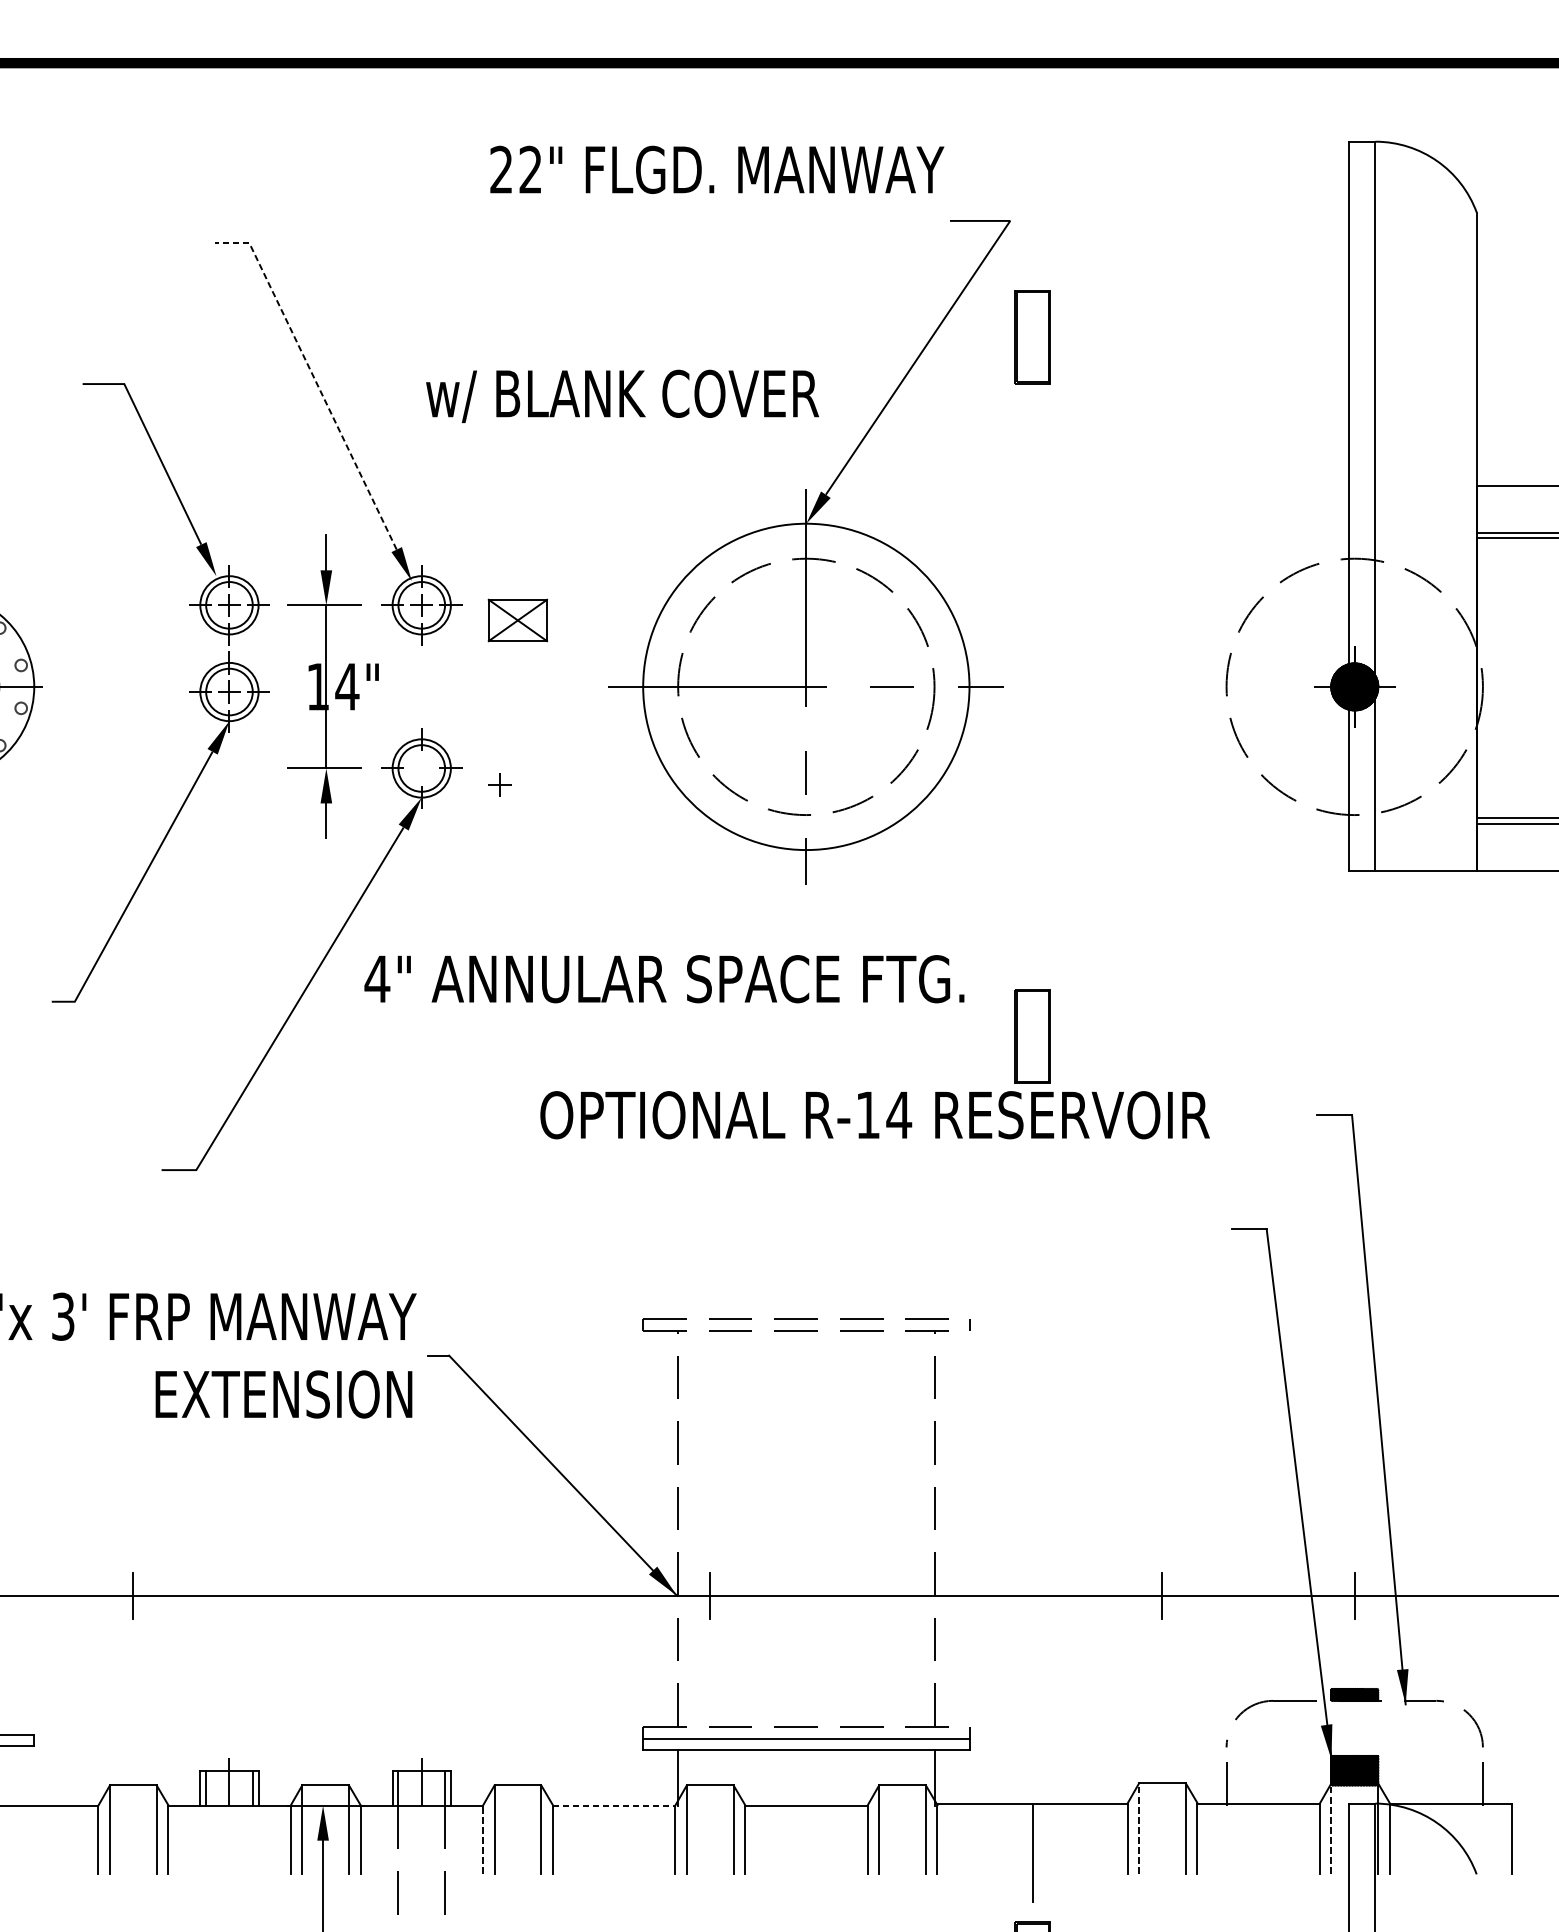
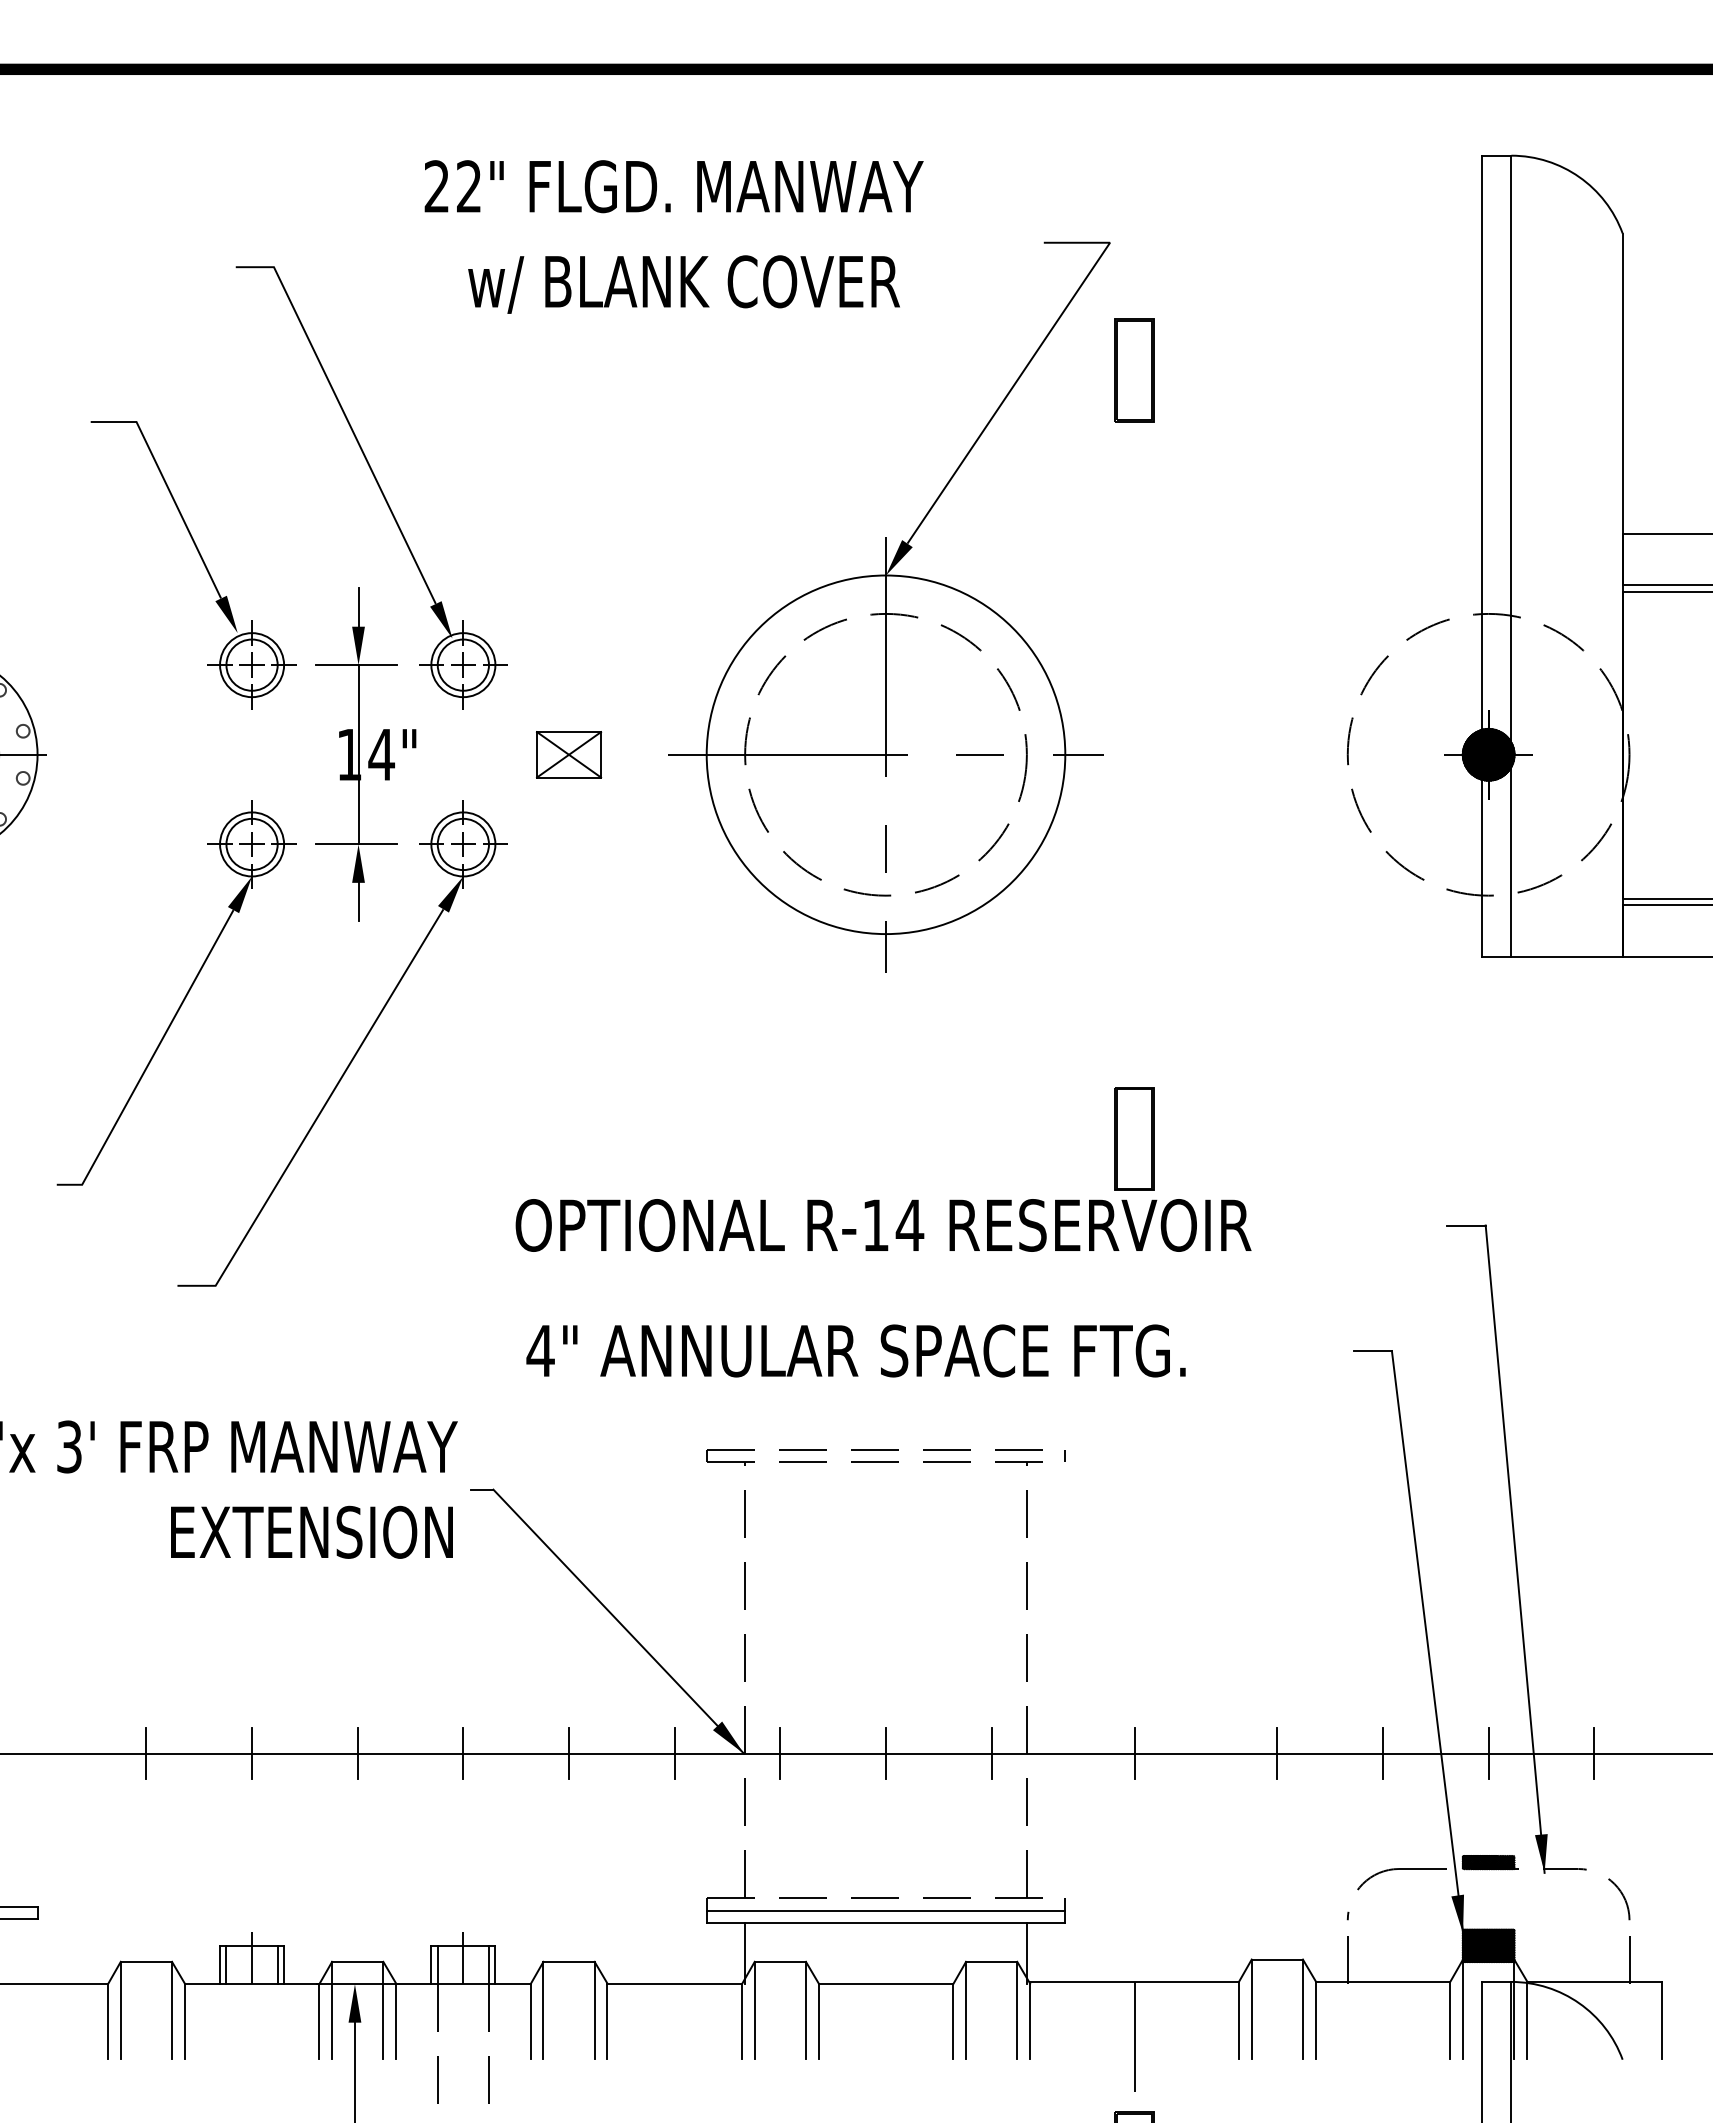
text: (716, 169) -> (673, 186), moved
line: (315, 379) -> (346, 417), dashed -> solid
text: (622, 396) -> (683, 284), moved
part: (518, 620) -> (569, 754), moved
part: (500, 784) -> (463, 844), moved
part: (167, 830) -> (184, 996), moved
text: (663, 978) -> (855, 1350), moved
text: (875, 1115) -> (883, 1225), moved
line: (229, 1595) -> (252, 1753), added
line: (325, 1595) -> (357, 1753), added
line: (421, 1595) -> (463, 1753), added
line: (518, 1595) -> (569, 1753), added
line: (613, 1595) -> (674, 1753), added
line: (806, 1595) -> (886, 1753), added
line: (902, 1595) -> (991, 1753), added
line: (1032, 1595) -> (1134, 1753), added
line: (1258, 1595) -> (1382, 1753), added
line: (1451, 1595) -> (1594, 1753), added
line: (614, 1805) -> (675, 1984), dashed -> solid
line: (1138, 1828) -> (1251, 2009), dashed -> solid
line: (1331, 1828) -> (1463, 2009), dashed -> solid
line: (482, 1839) -> (530, 2021), dashed -> solid

